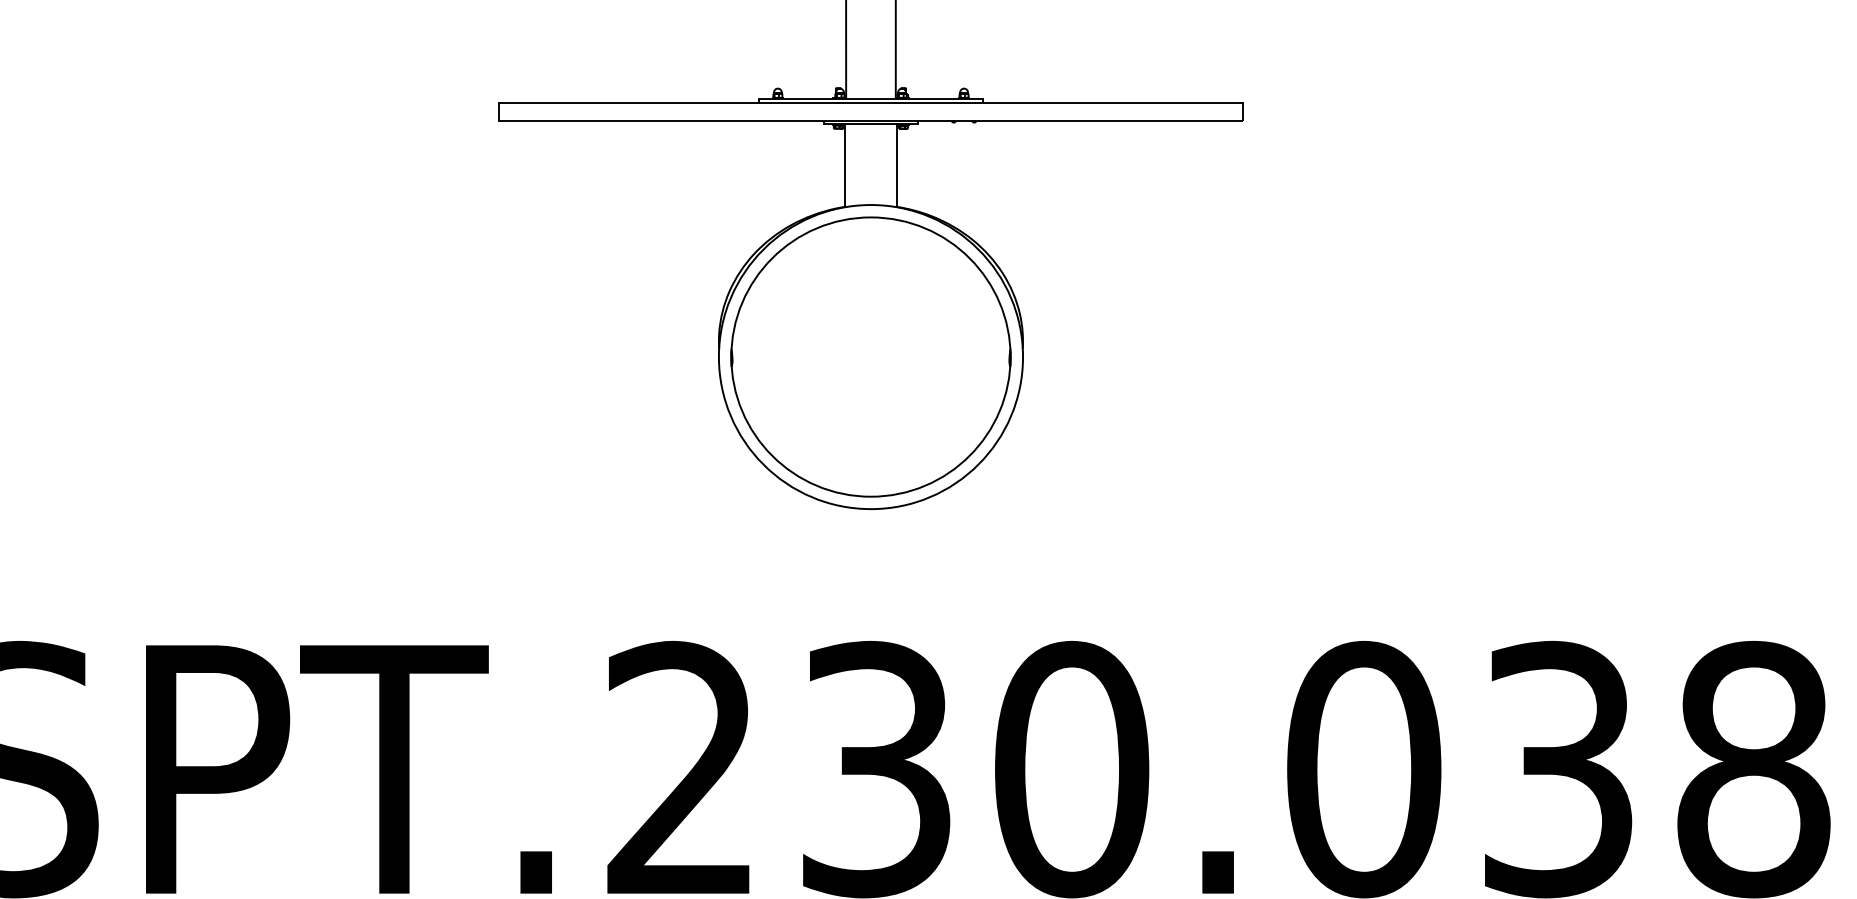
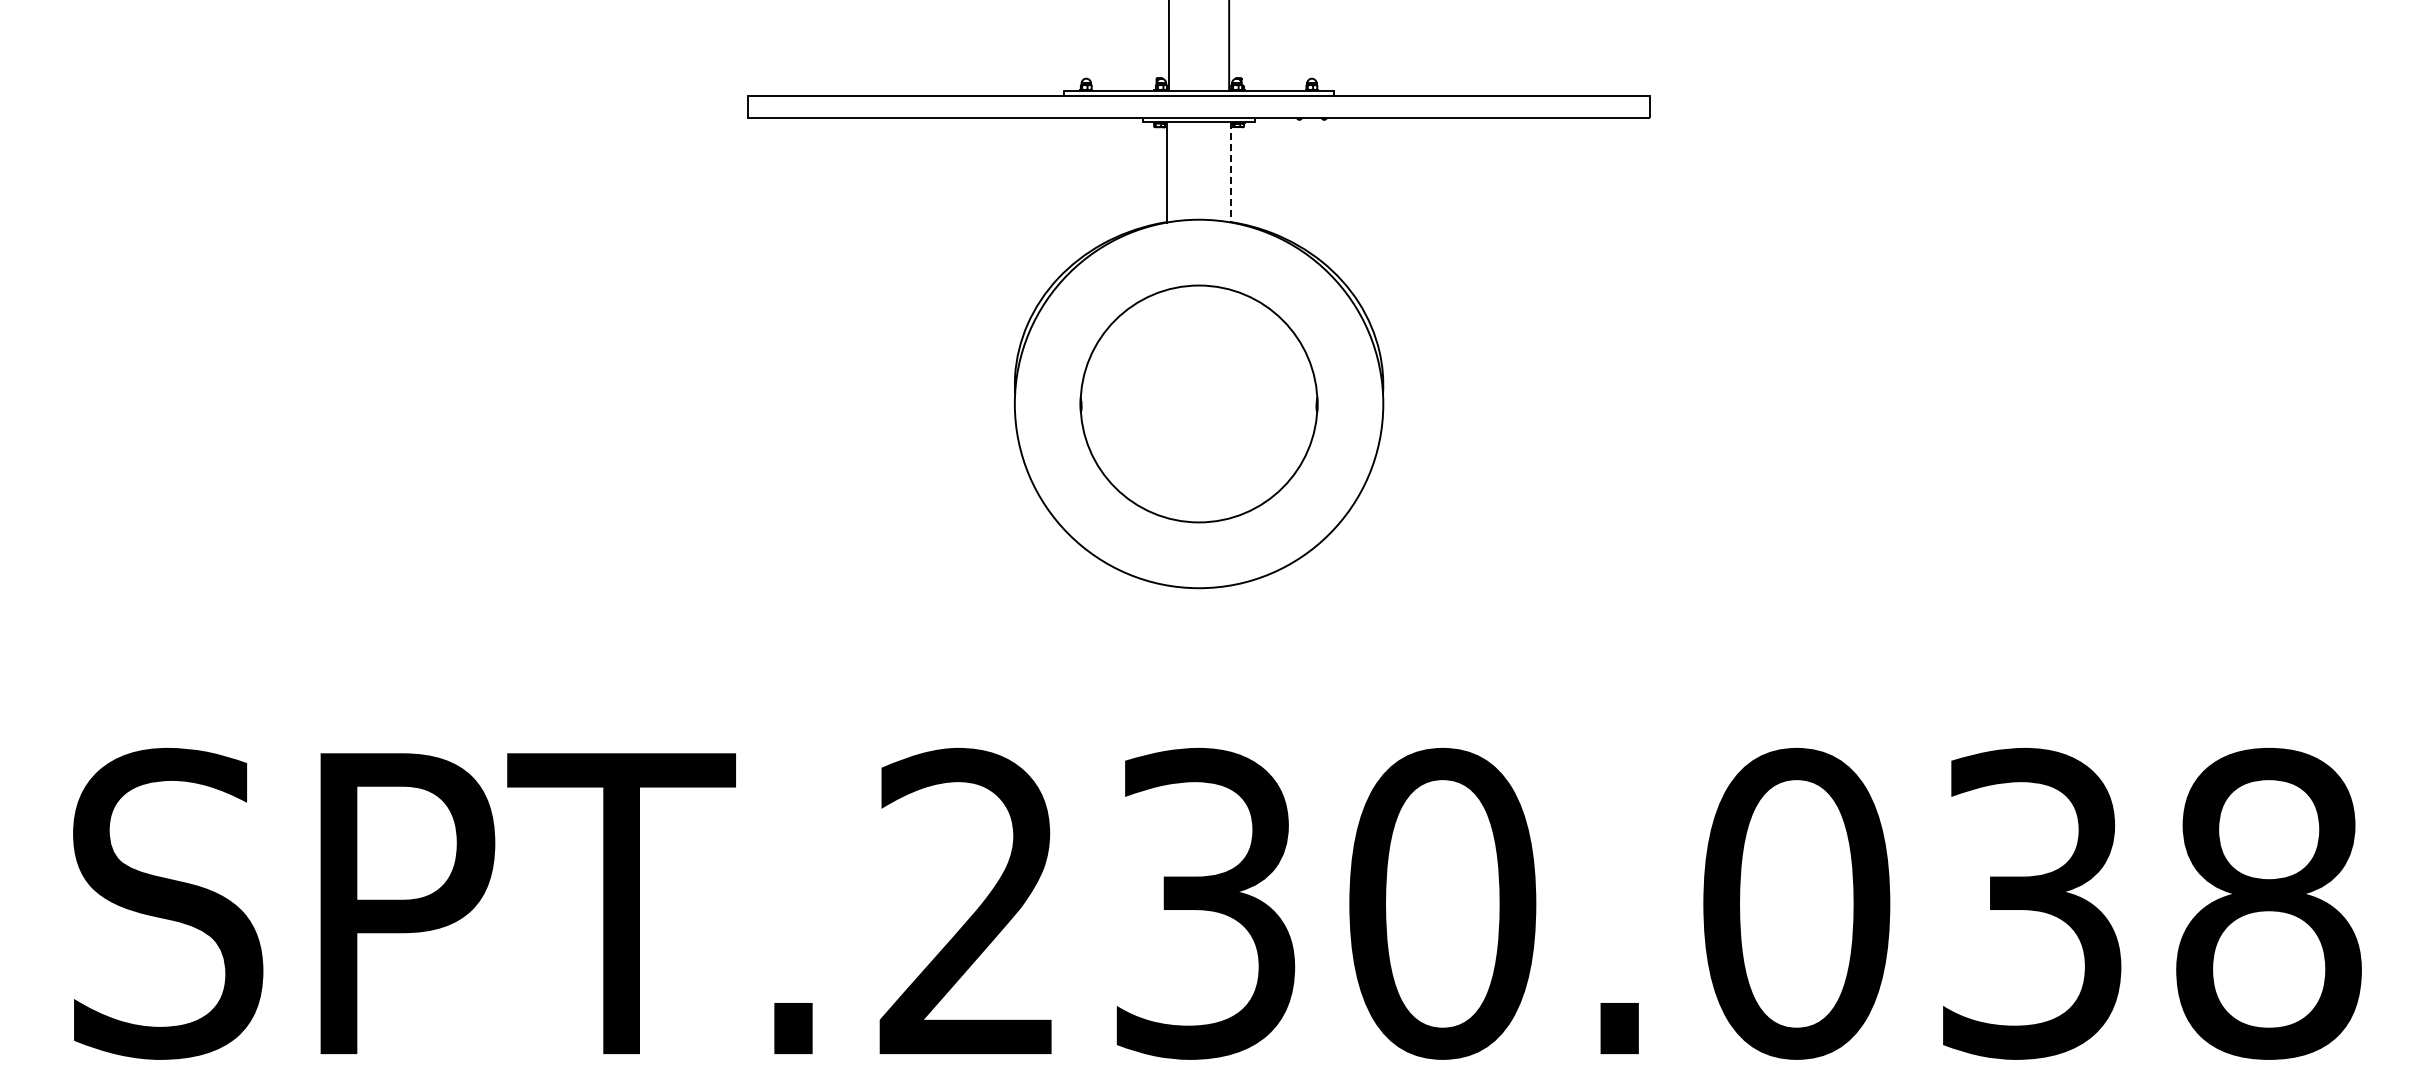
line: (897, 166) -> (1231, 172), solid -> dashed
part: (870, 356) -> (1198, 403), size x0.7

